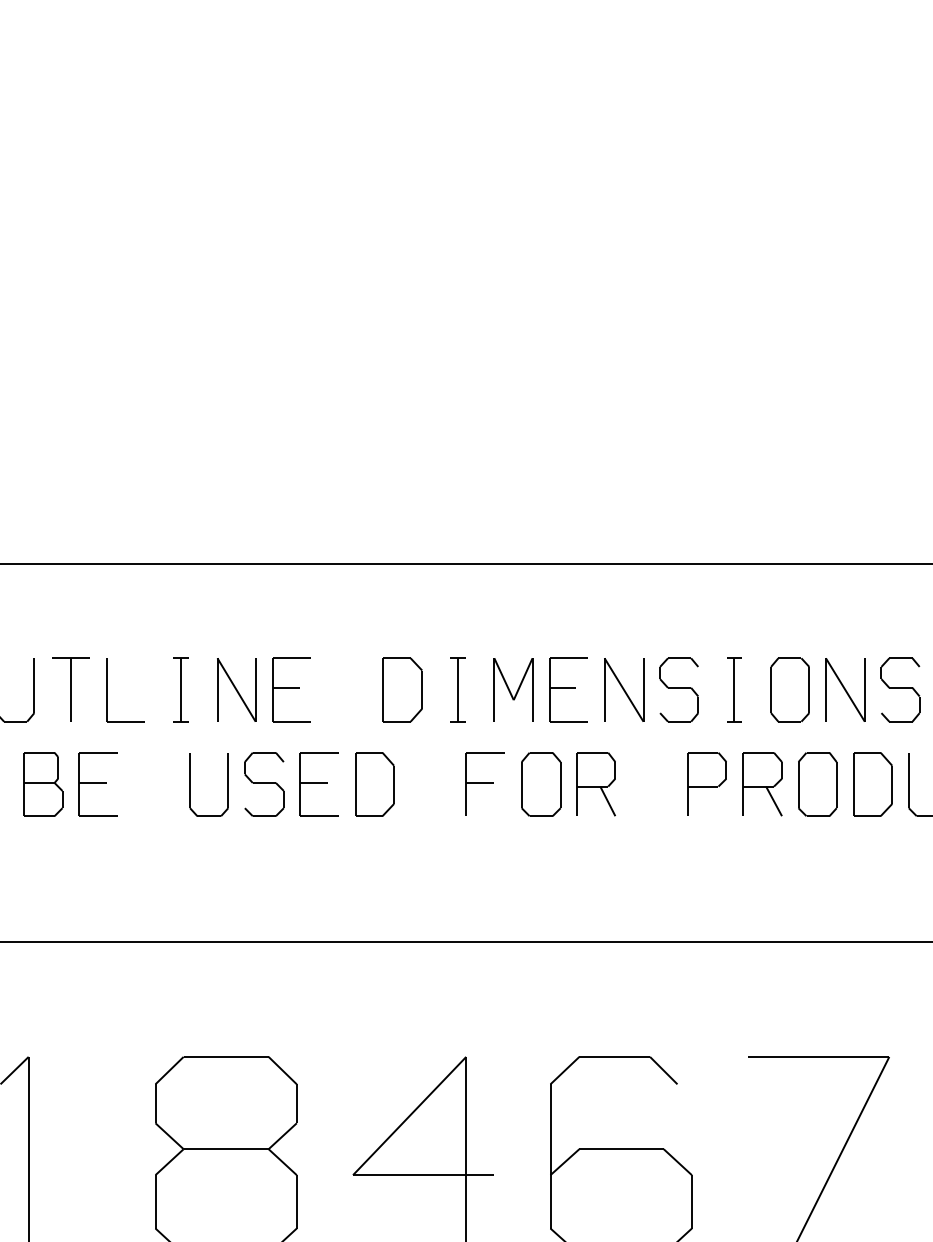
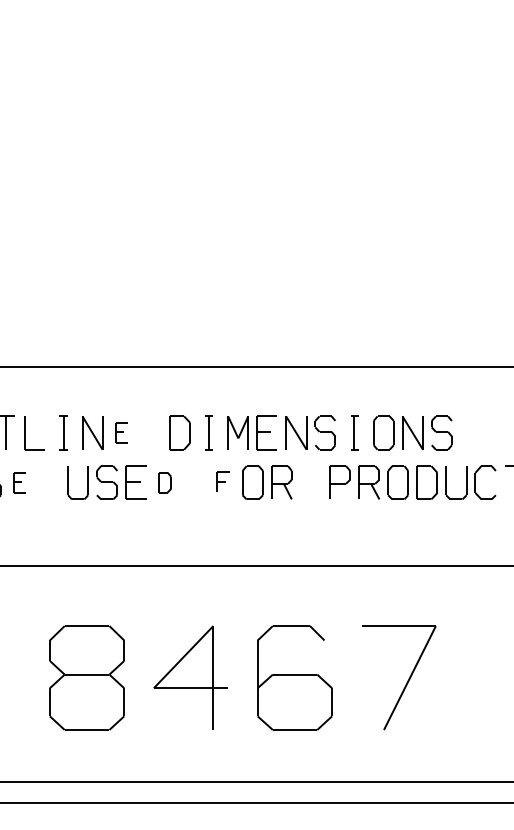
part: (291, 688) -> (121, 432), size x0.6
part: (483, 782) -> (222, 481), size x0.6
part: (97, 783) -> (19, 482), size x0.6
part: (373, 783) -> (164, 482), size x0.6

